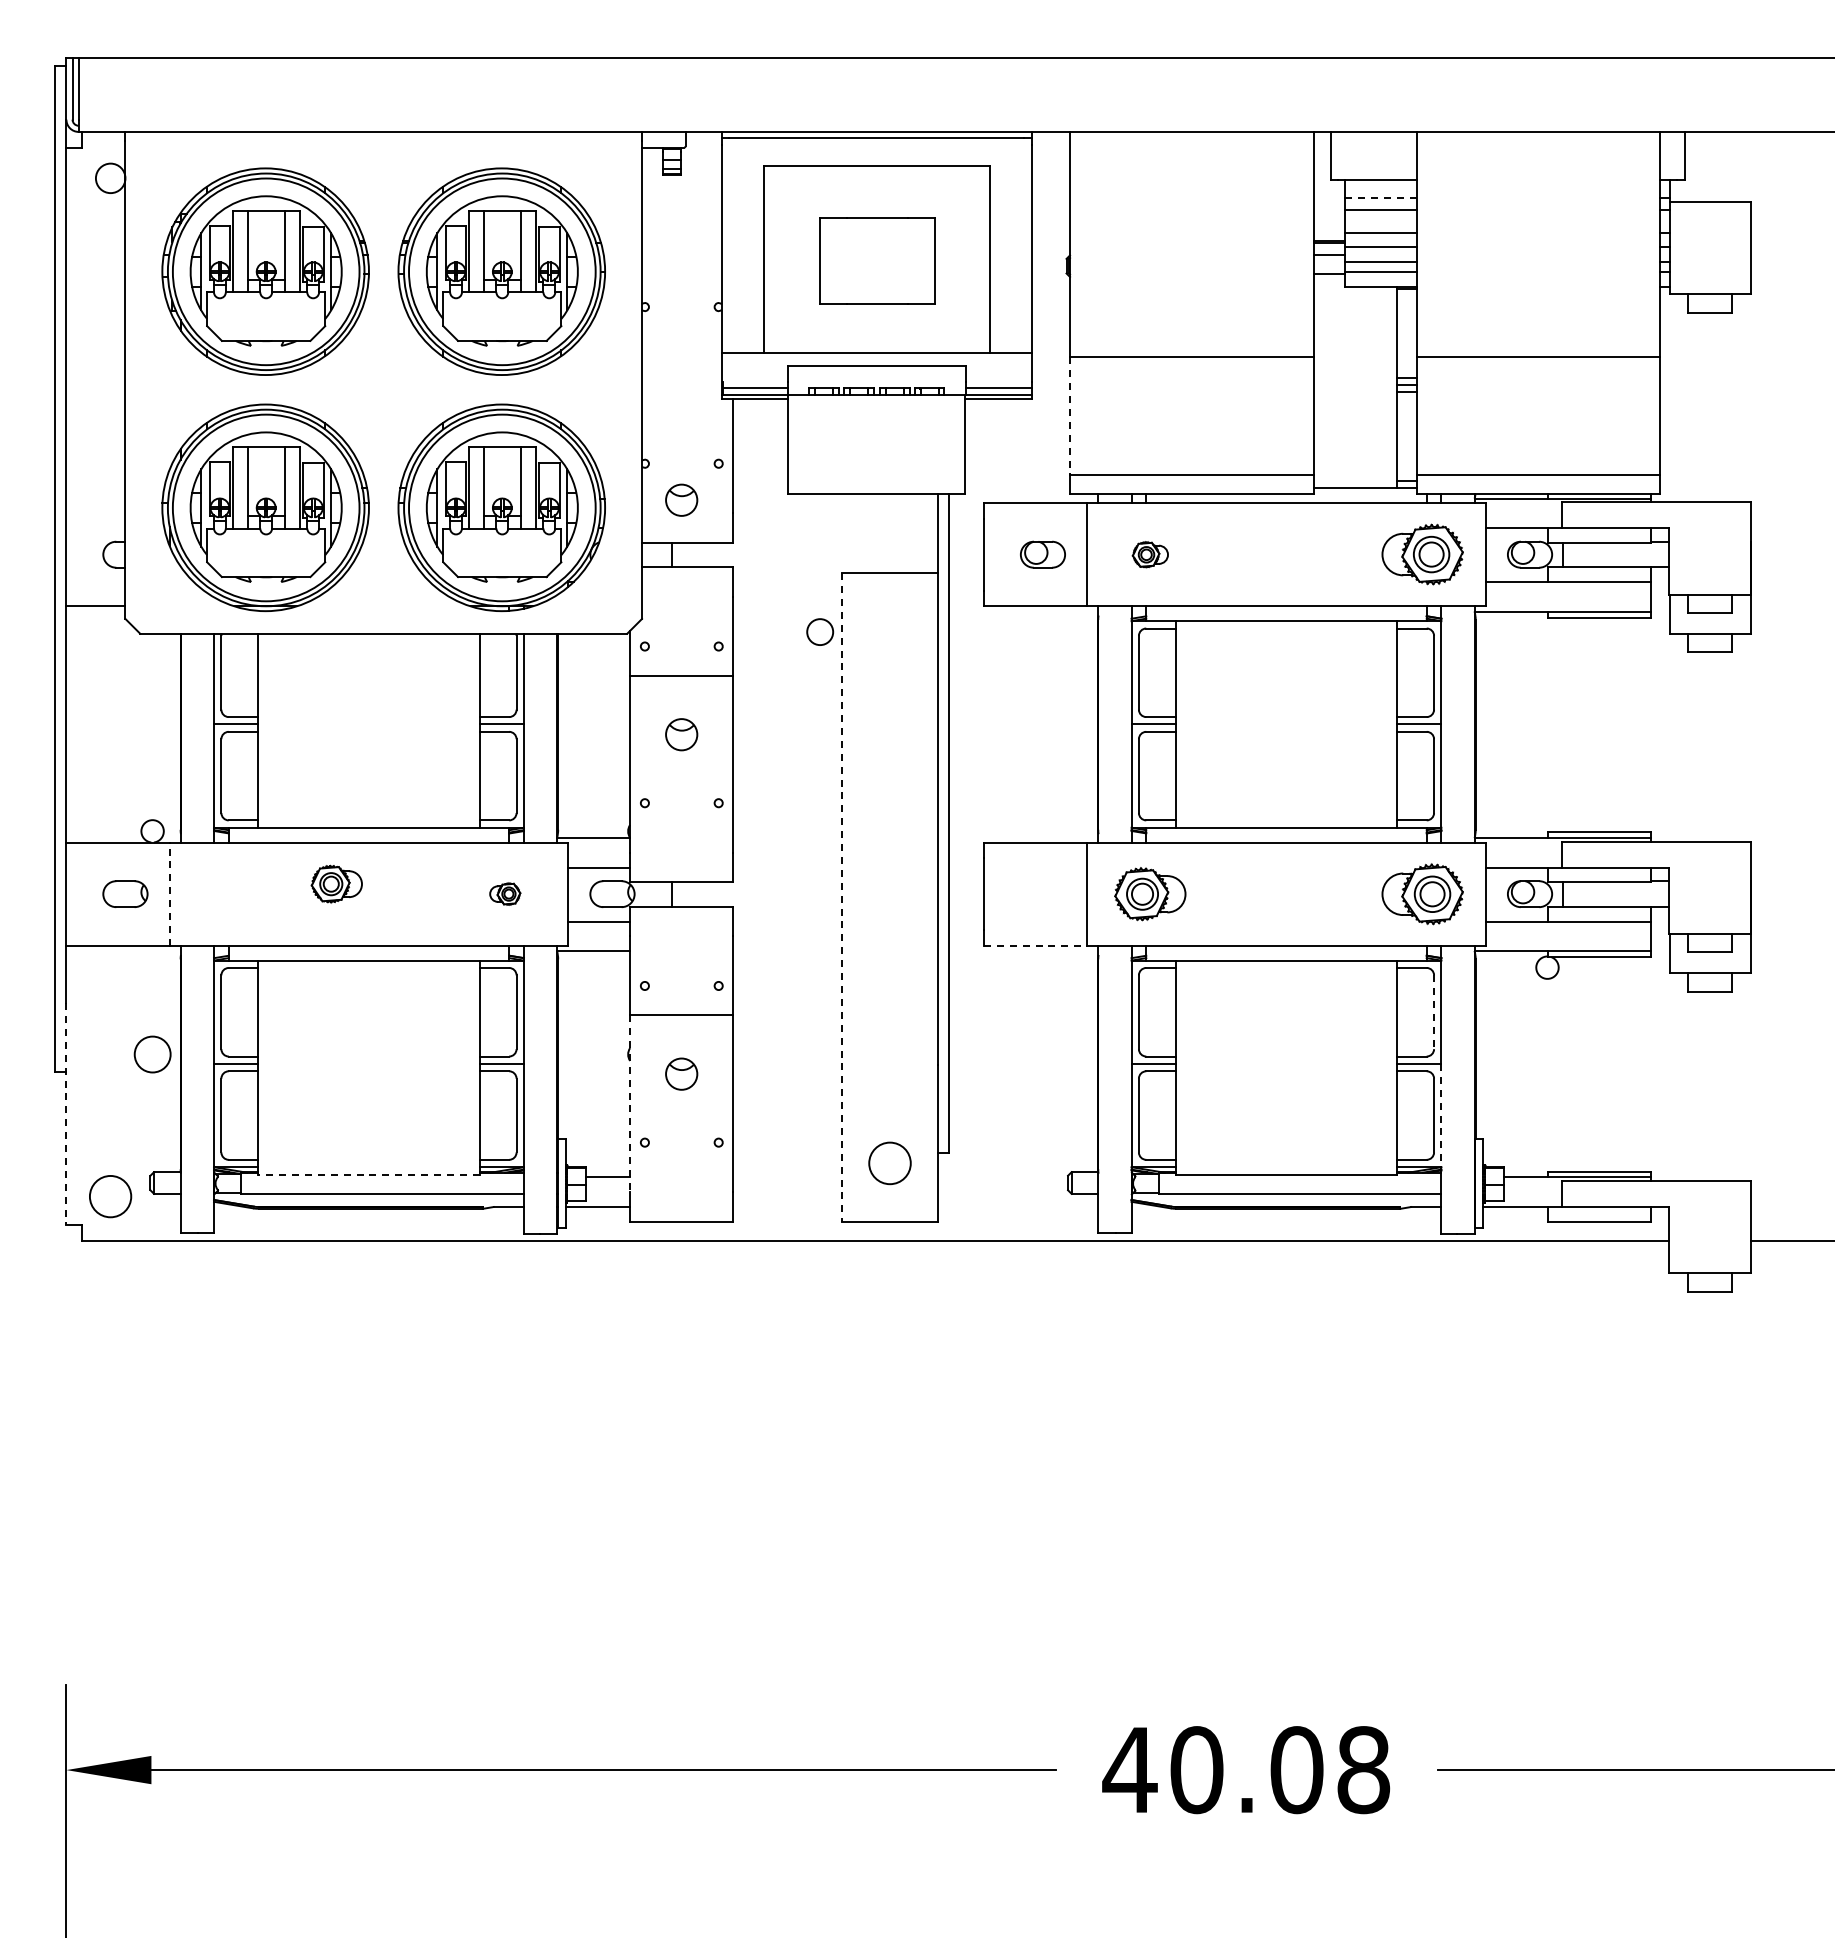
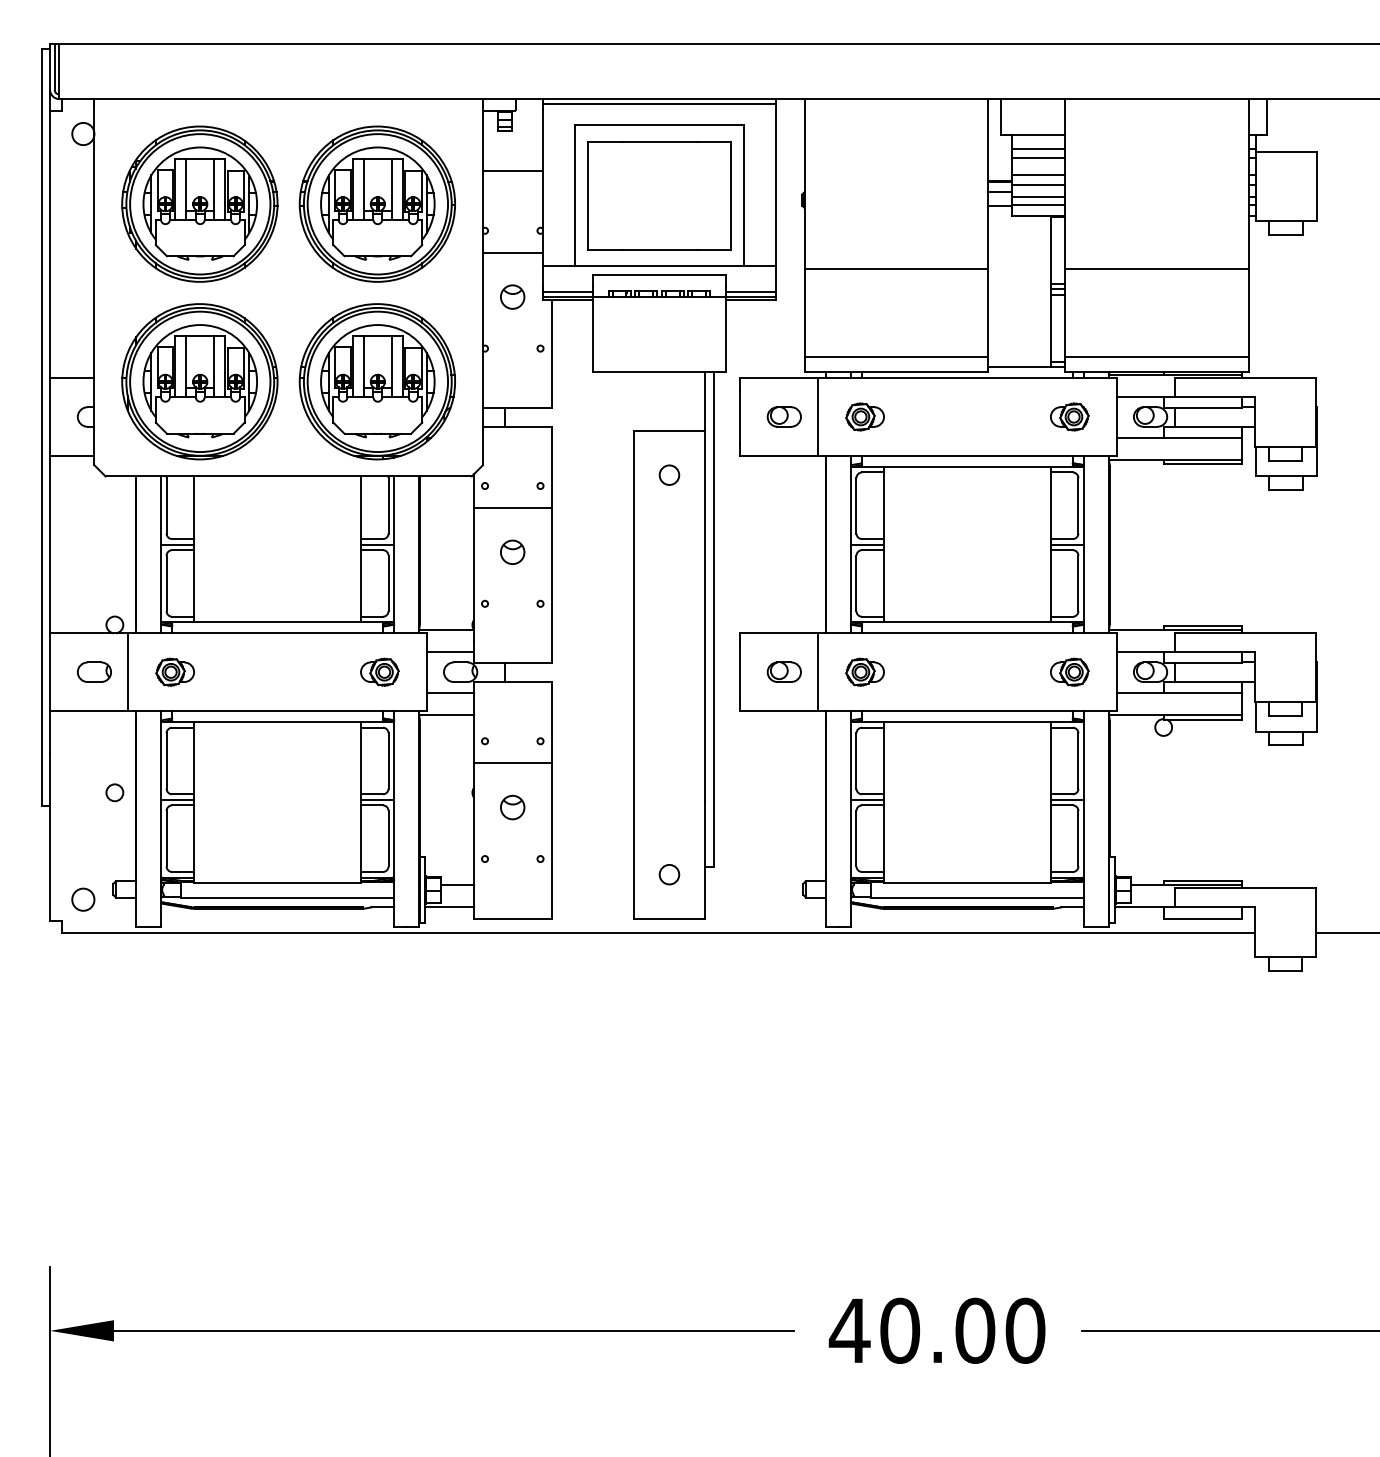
line: (1380, 198) -> (1038, 149), dashed -> solid
line: (681, 227) -> (512, 170), added
part: (877, 260) -> (659, 195), size x1.67
line: (681, 336) -> (512, 252), added
line: (1070, 416) -> (805, 313), dashed -> solid
part: (681, 499) -> (512, 296), moved
line: (95, 503) -> (71, 378), added
part: (1150, 554) -> (865, 416), size x1.43
part: (1422, 554) -> (1069, 416), size x0.62
circle: (820, 631) -> (669, 474), moved
part: (336, 883) -> (174, 671), moved
part: (505, 893) -> (380, 671), size x1.67
part: (1042, 893) -> (783, 671), added
part: (1150, 893) -> (865, 671), size x0.71
part: (1422, 893) -> (1069, 671), size x0.62
line: (169, 894) -> (127, 672), dashed -> solid
line: (842, 897) -> (633, 674), dashed -> solid
line: (1035, 945) -> (778, 710), dashed -> solid
line: (1434, 1012) -> (1078, 761), dashed -> solid
circle: (152, 1054) -> (114, 792), size x0.62
line: (630, 1103) -> (474, 829), dashed -> solid
line: (66, 1114) -> (50, 837), dashed -> solid
line: (1441, 1115) -> (1083, 838), dashed -> solid
circle: (890, 1163) -> (669, 874), size x0.62
line: (368, 1174) -> (277, 883), dashed -> solid
circle: (110, 1196) -> (83, 899), size x0.71
text: (1363, 1769) -> (1025, 1330), 40.08 -> 40.00

